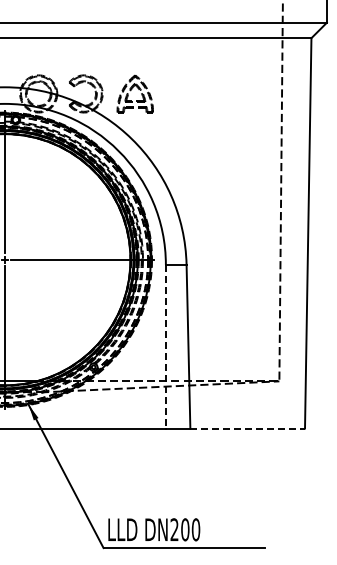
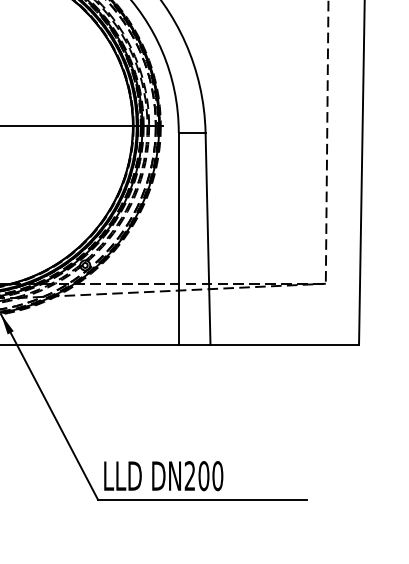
line: (165, 346) -> (178, 238), dashed -> solid
line: (248, 428) -> (285, 344), dashed -> solid

